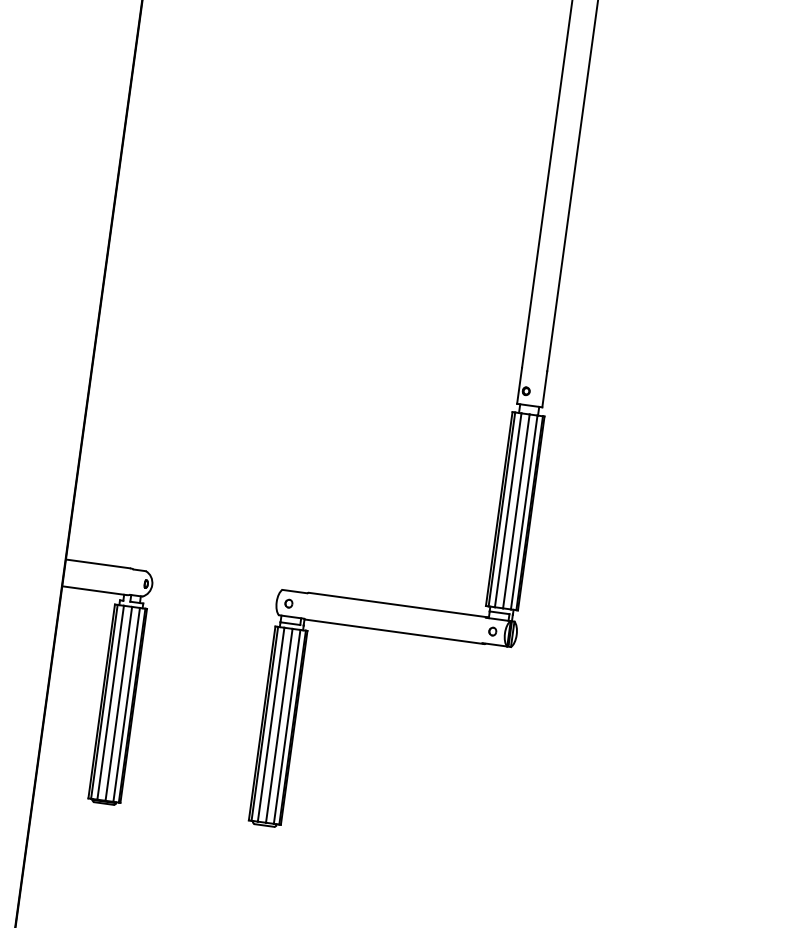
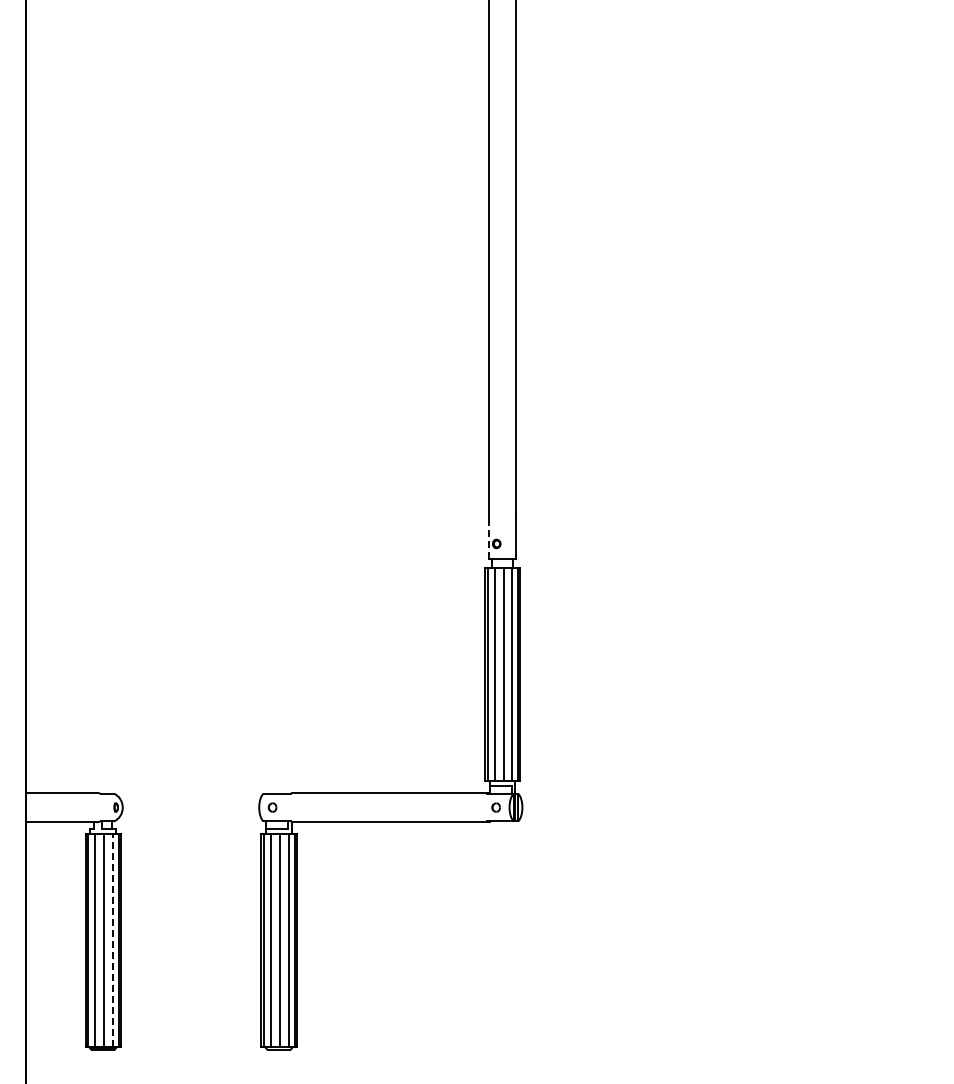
line: (519, 386) -> (488, 539), solid -> dashed
line: (126, 703) -> (112, 939), solid -> dashed

